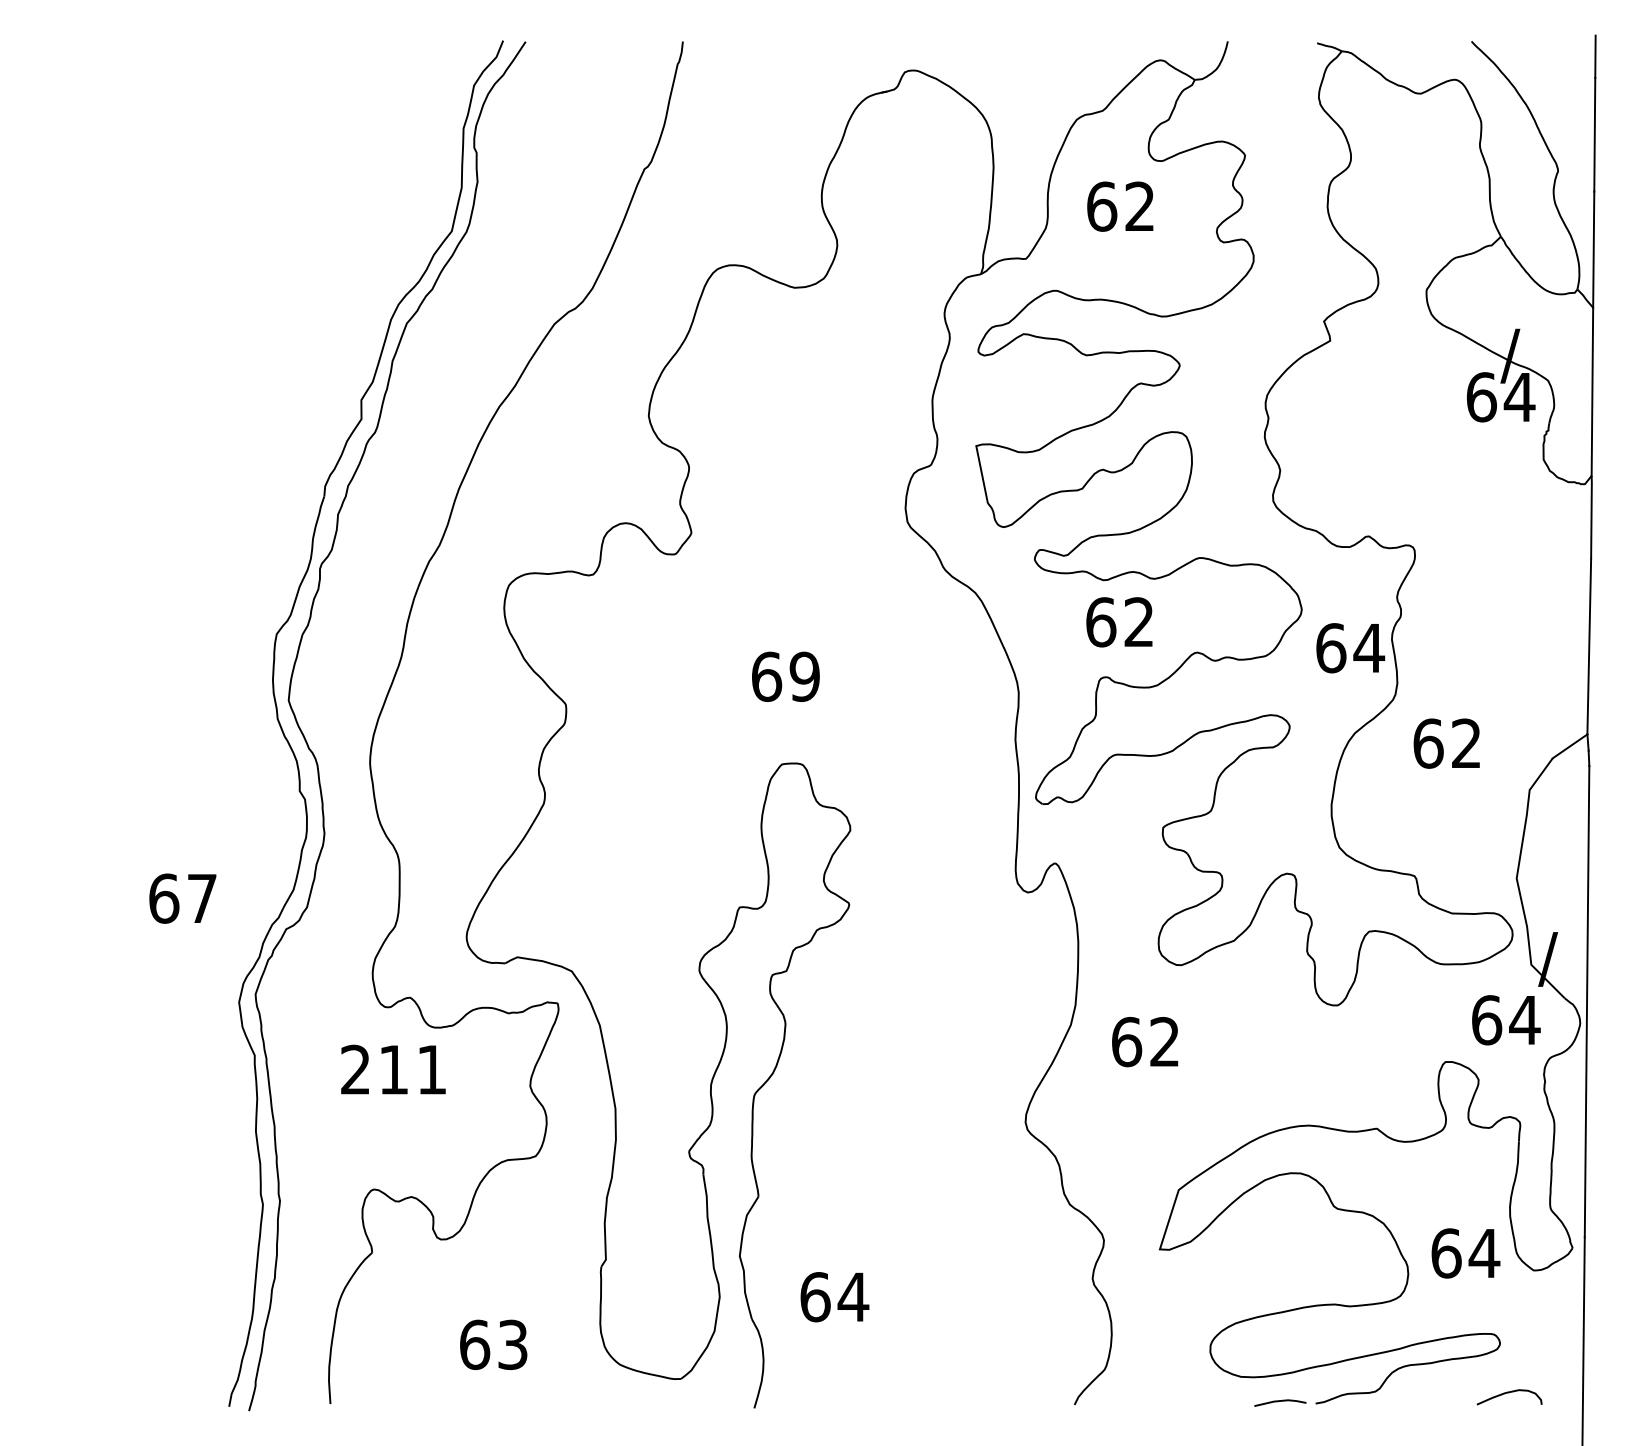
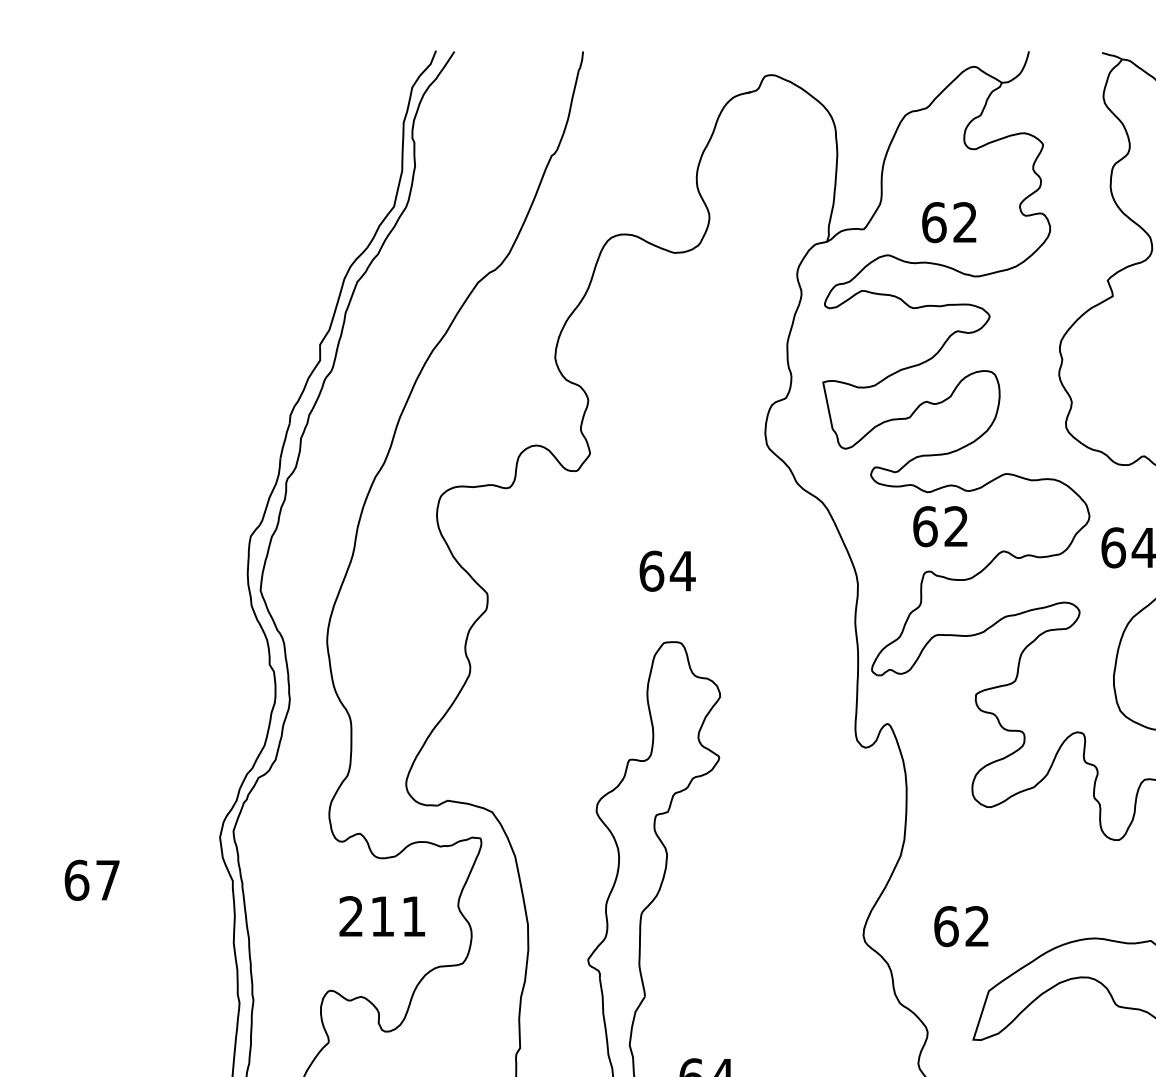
text: (1120, 206) -> (949, 222), moved
text: (804, 676) -> (682, 570), 69 -> 64
text: (182, 898) -> (91, 880), moved
text: (1145, 1042) -> (961, 926), moved
text: (393, 1069) -> (382, 916), moved

